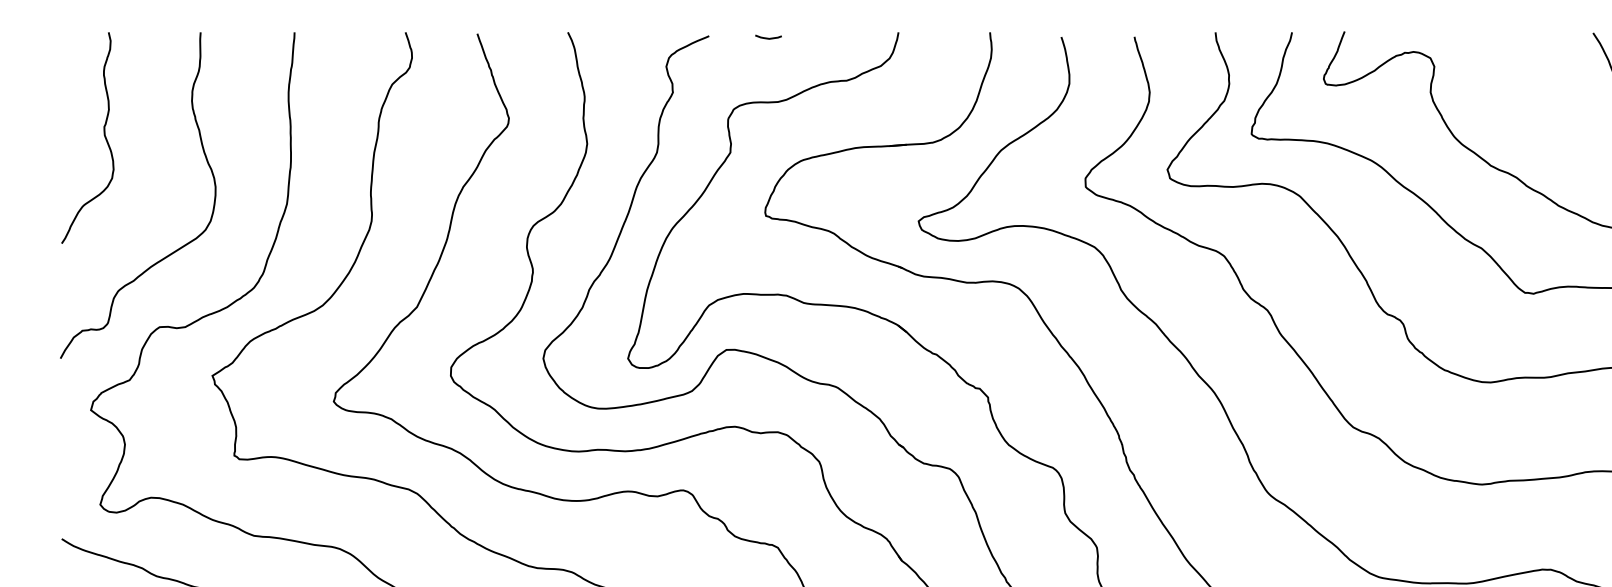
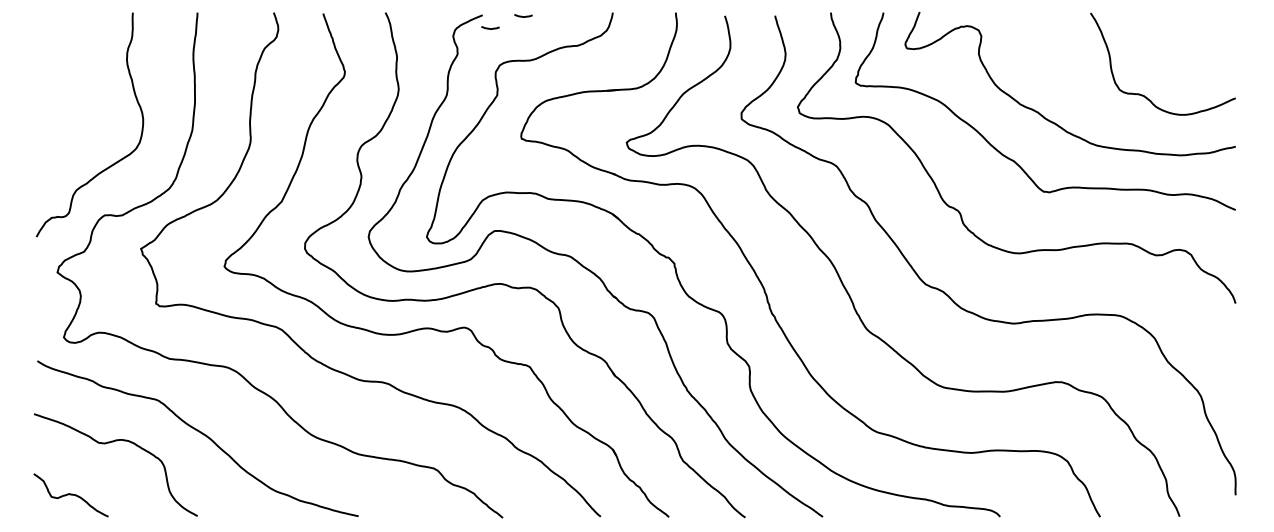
line: (720, 55) -> (490, 28), added
curve: (104, 138) -> (66, 85), removed

